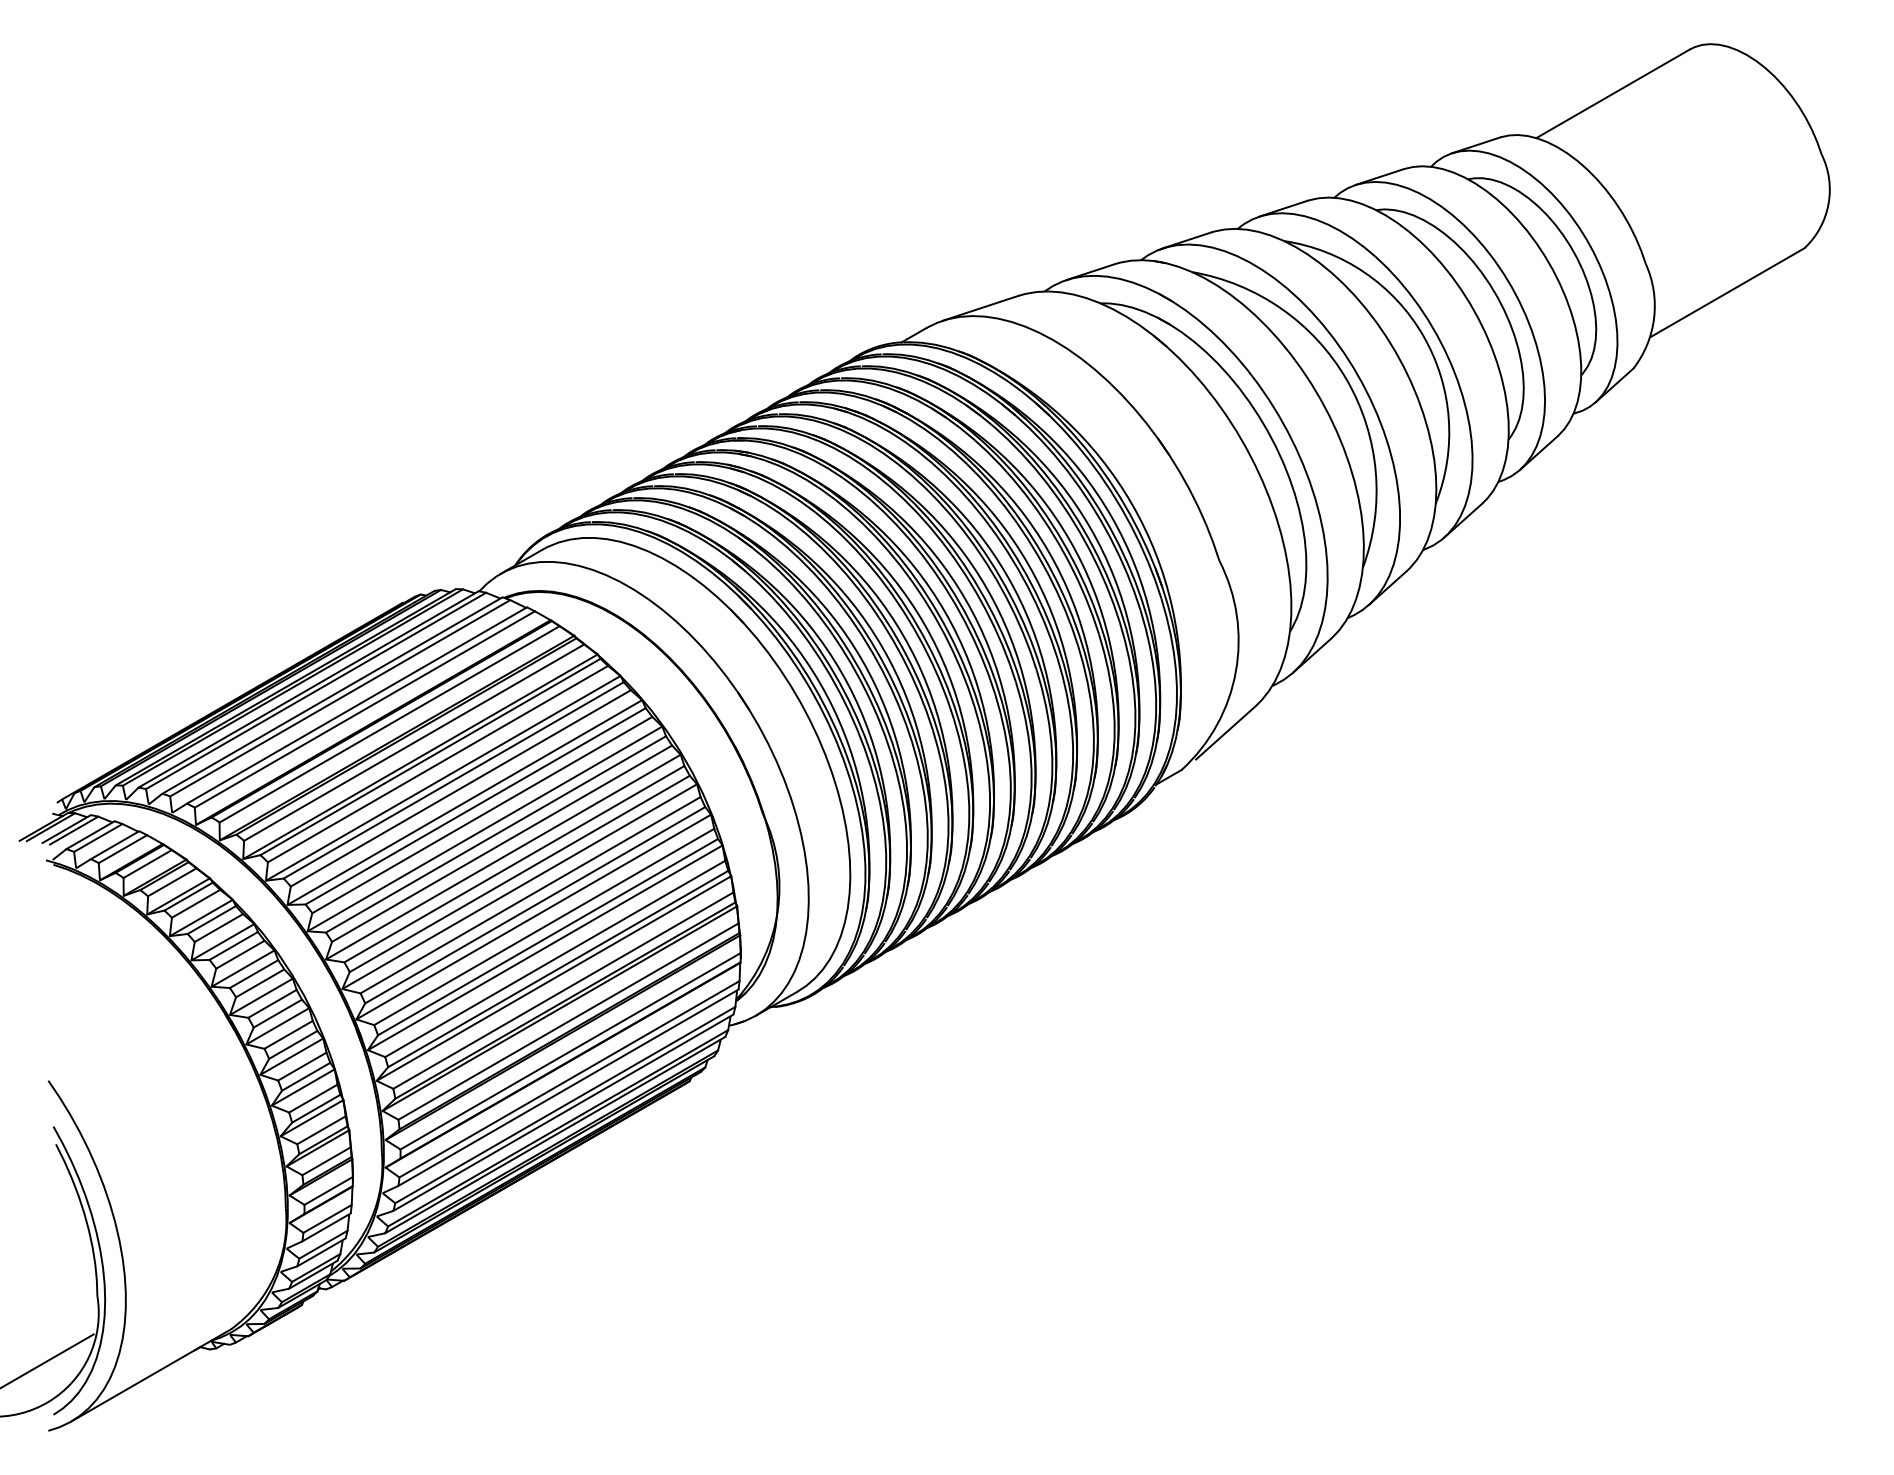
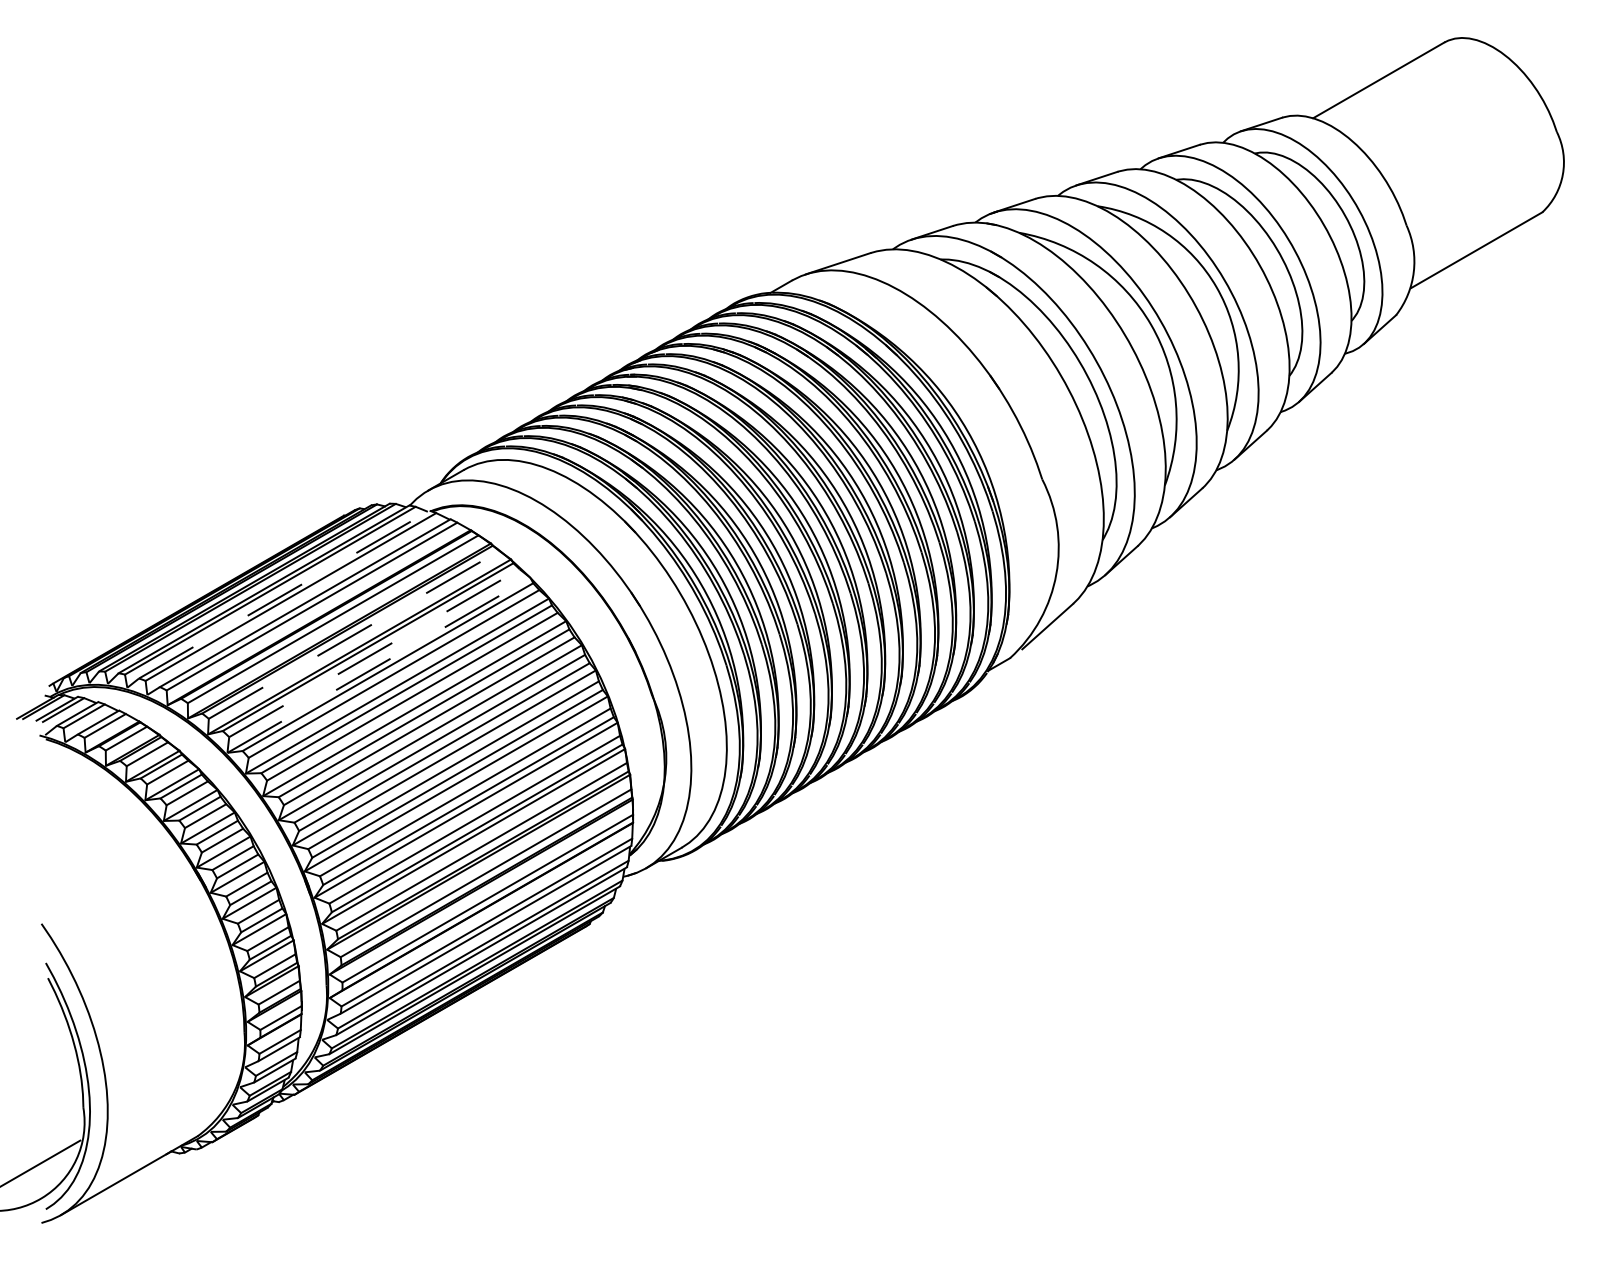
line: (332, 695) -> (284, 594), solid -> dashed
line: (414, 742) -> (354, 634), solid -> dashed
line: (438, 763) -> (374, 652), solid -> dashed
line: (443, 778) -> (379, 665), solid -> dashed

